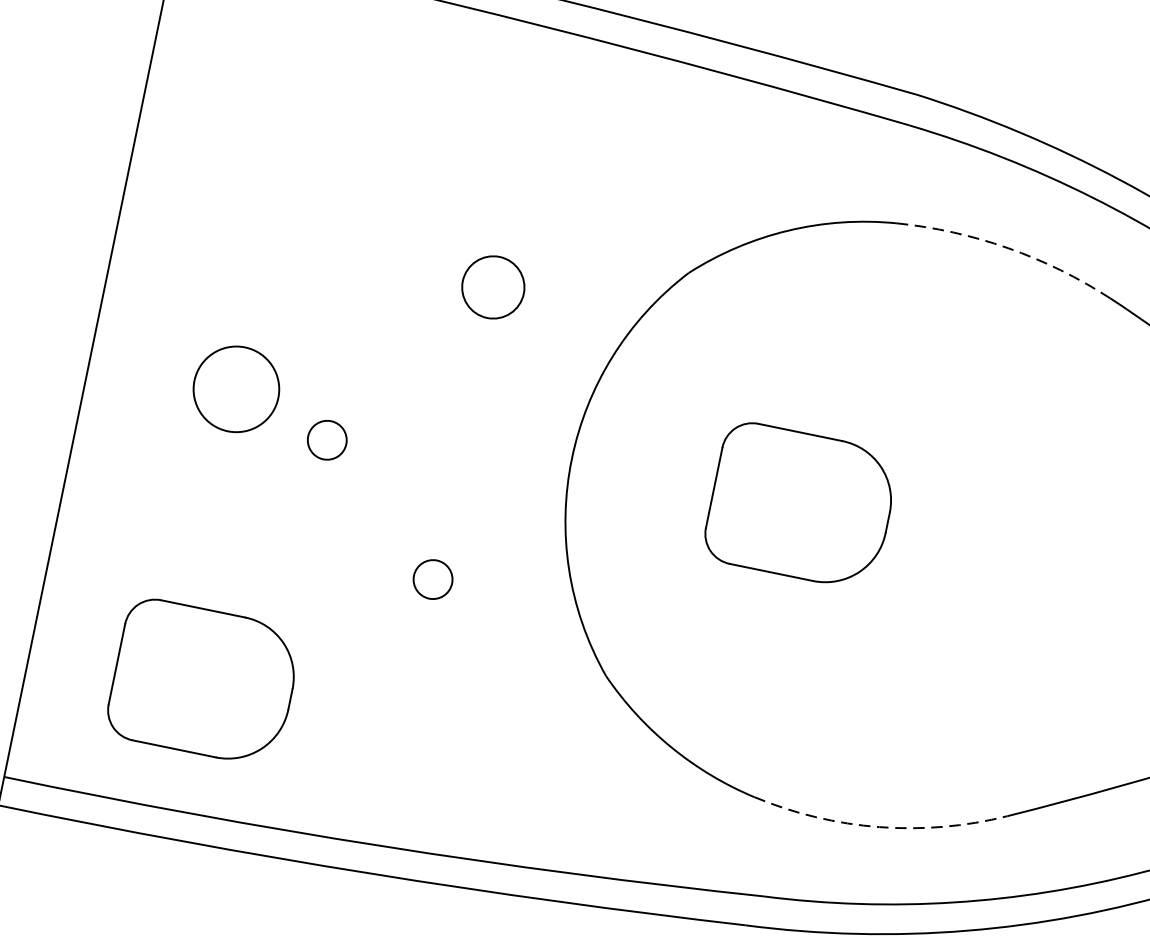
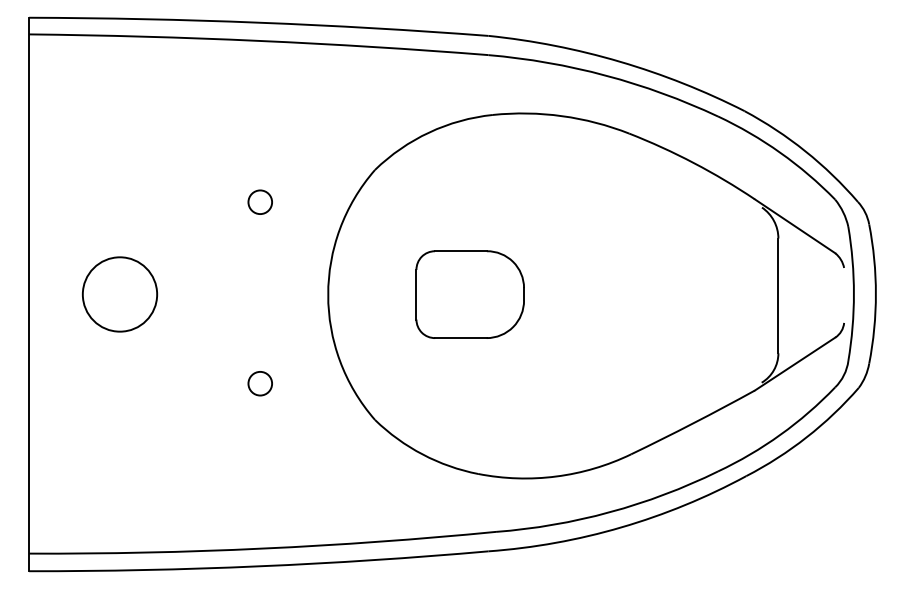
arc: (1008, 248) -> (562, 116), dashed -> solid
circle: (492, 285) -> (259, 201), size x0.62
circle: (235, 389) -> (119, 294), size x1.43
circle: (326, 439) -> (179, 313), removed
part: (202, 681) -> (135, 472), removed
arc: (879, 827) -> (556, 476), dashed -> solid

